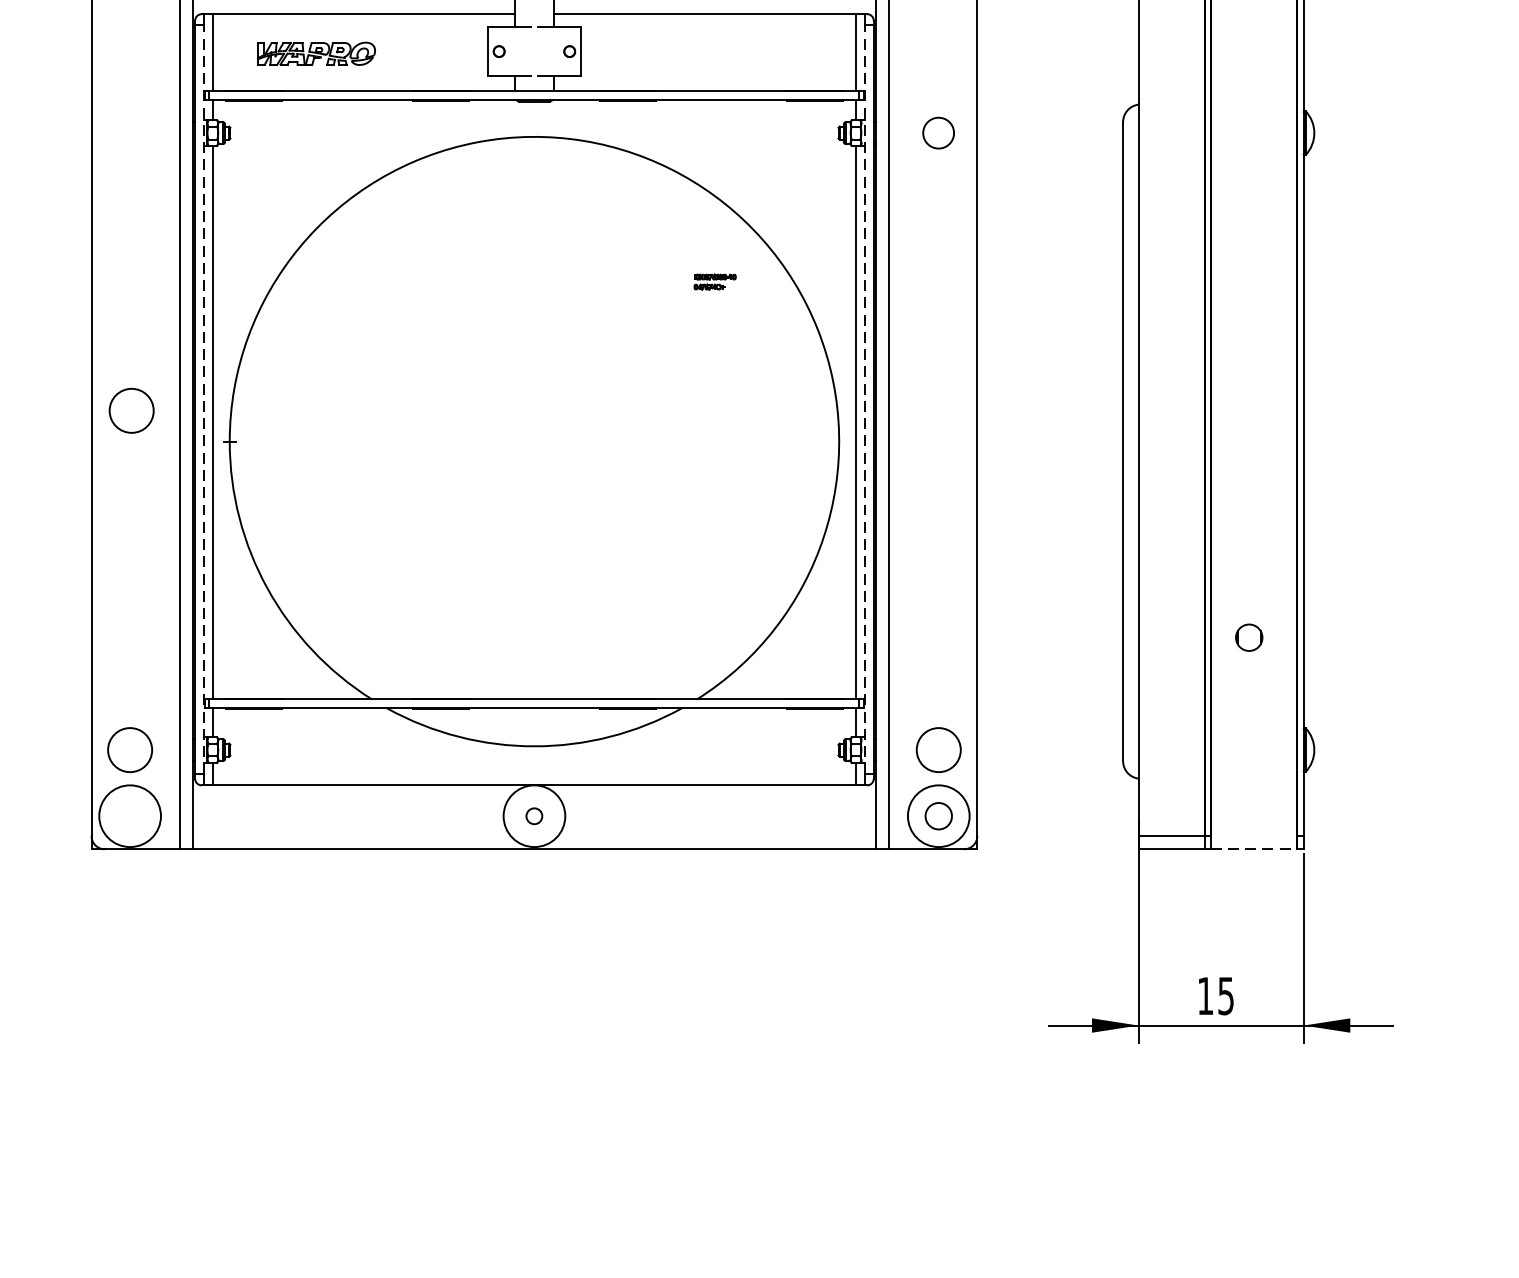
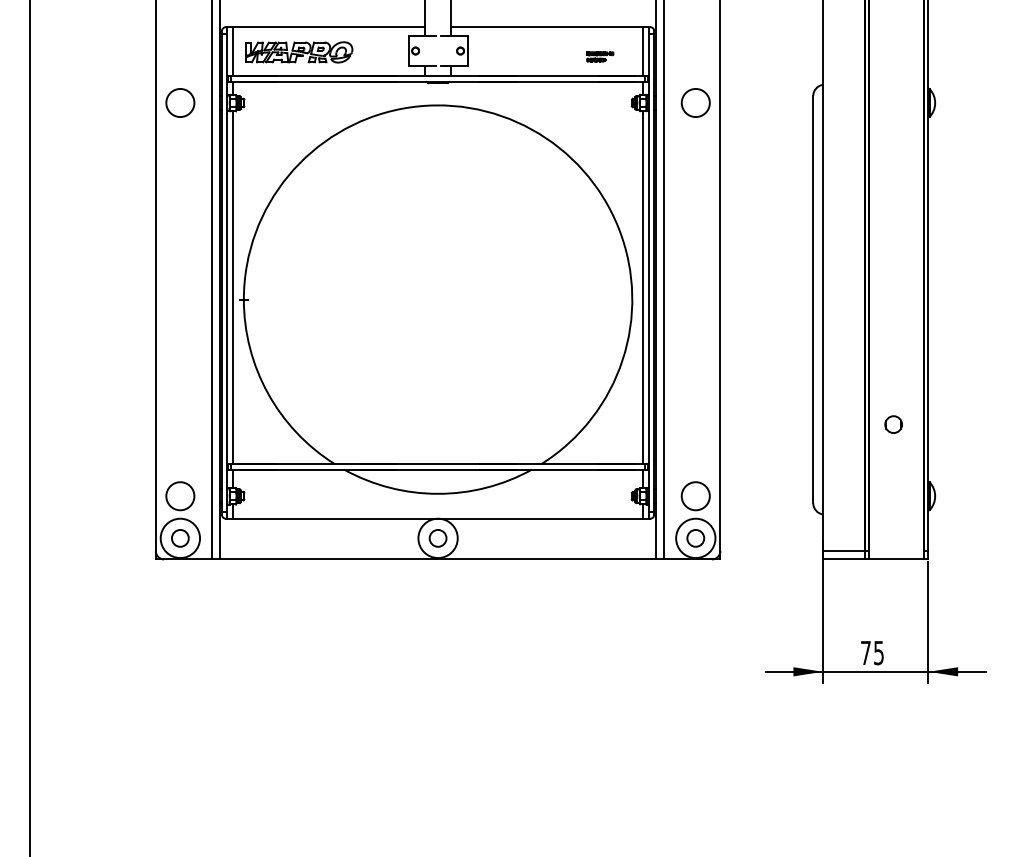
part: (317, 53) -> (299, 52), size x1.43
circle: (938, 132) -> (695, 102), size x1.43
part: (715, 281) -> (600, 56), moved
line: (204, 399) -> (227, 272), dashed -> solid
line: (864, 399) -> (648, 272), dashed -> solid
circle: (131, 410) -> (180, 102), moved
circle: (130, 816) -> (180, 538), added
circle: (533, 816) -> (437, 538), size x1.67
line: (1253, 849) -> (896, 559), dashed -> solid
text: (1205, 995) -> (865, 652), 15 -> 75

